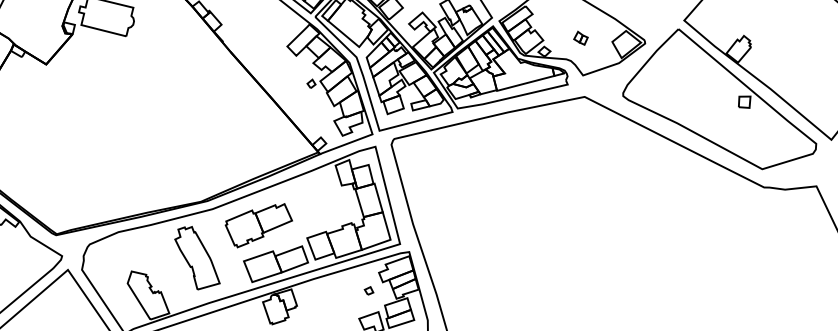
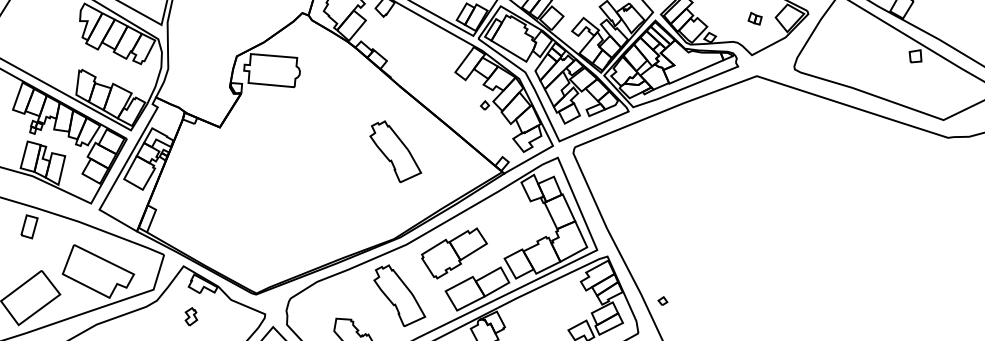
part: (580, 37) -> (754, 18), moved
part: (216, 115) -> (395, 151), added
part: (368, 290) -> (662, 300), moved

